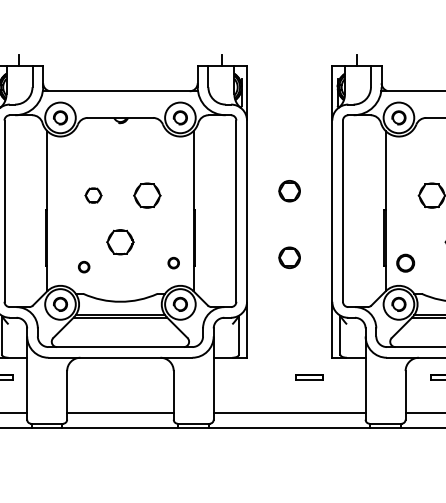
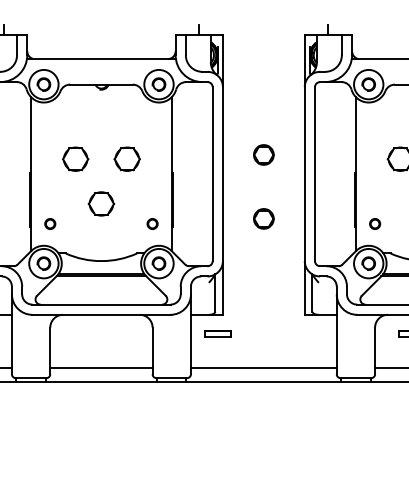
part: (93, 195) -> (75, 159), size x1.67
part: (405, 262) -> (375, 223), size x0.62
part: (84, 267) -> (50, 224), moved
part: (309, 377) -> (217, 333), moved

